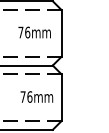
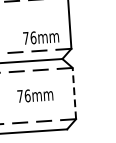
text: (34, 32) -> (40, 37), moved
text: (36, 96) -> (34, 94), moved
line: (61, 97) -> (74, 93), solid -> dashed

